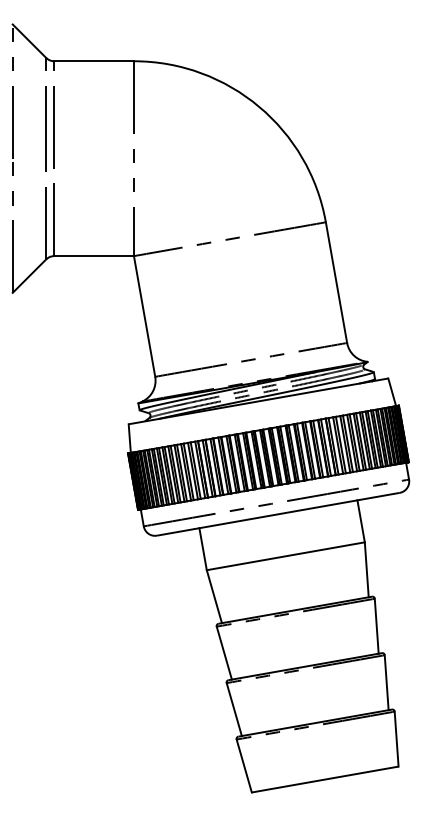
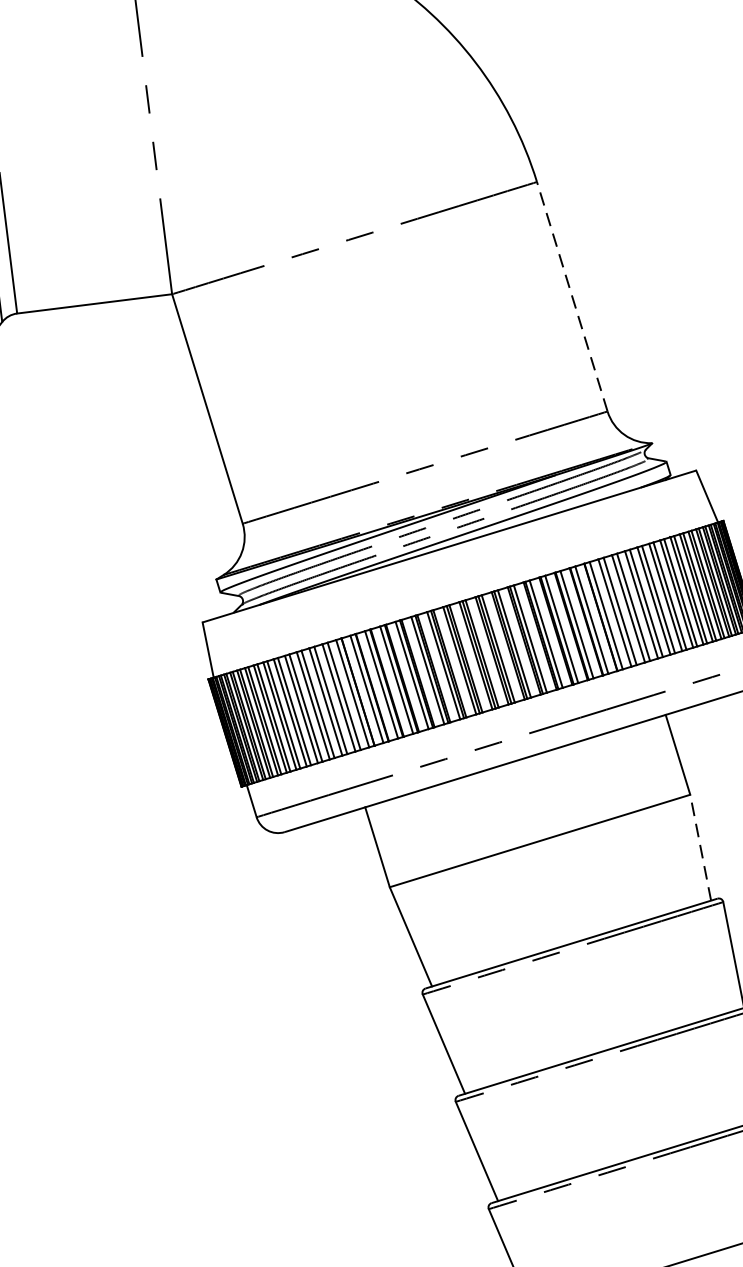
line: (336, 282) -> (572, 296), solid -> dashed
line: (366, 569) -> (700, 847), solid -> dashed

